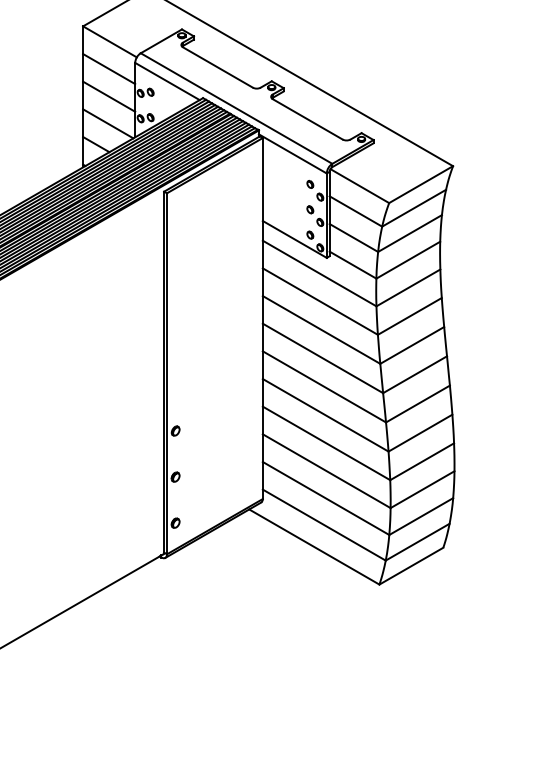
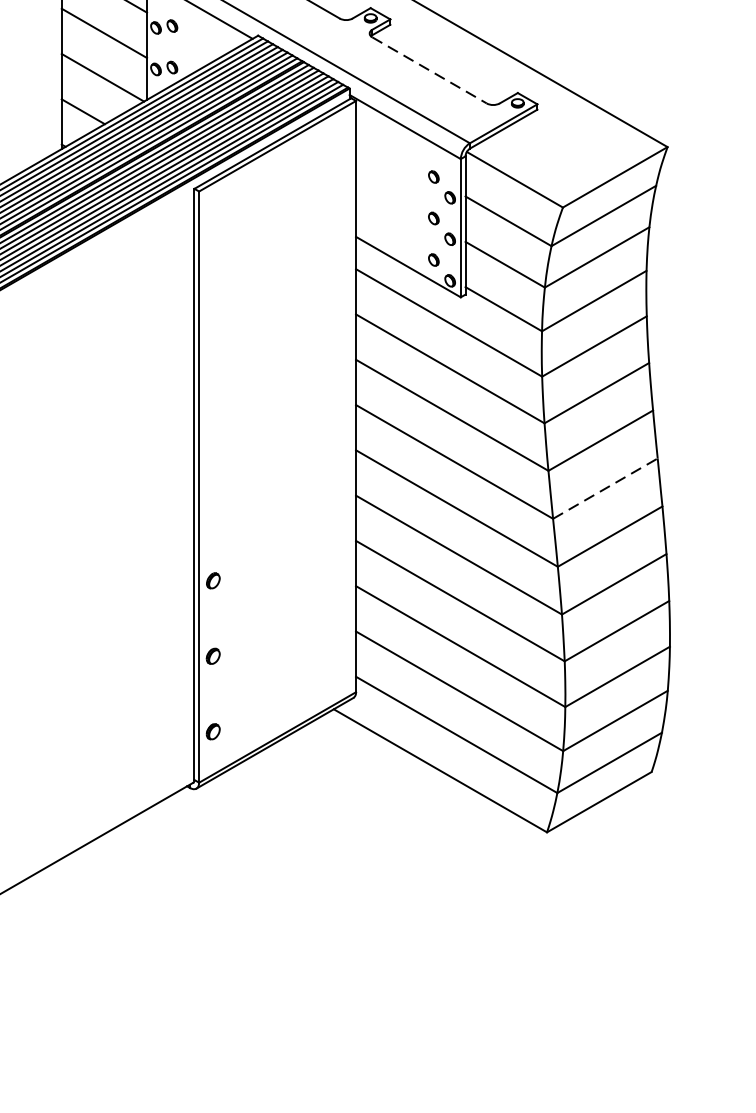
line: (308, 119) -> (430, 70), solid -> dashed
line: (415, 374) -> (606, 488), solid -> dashed

